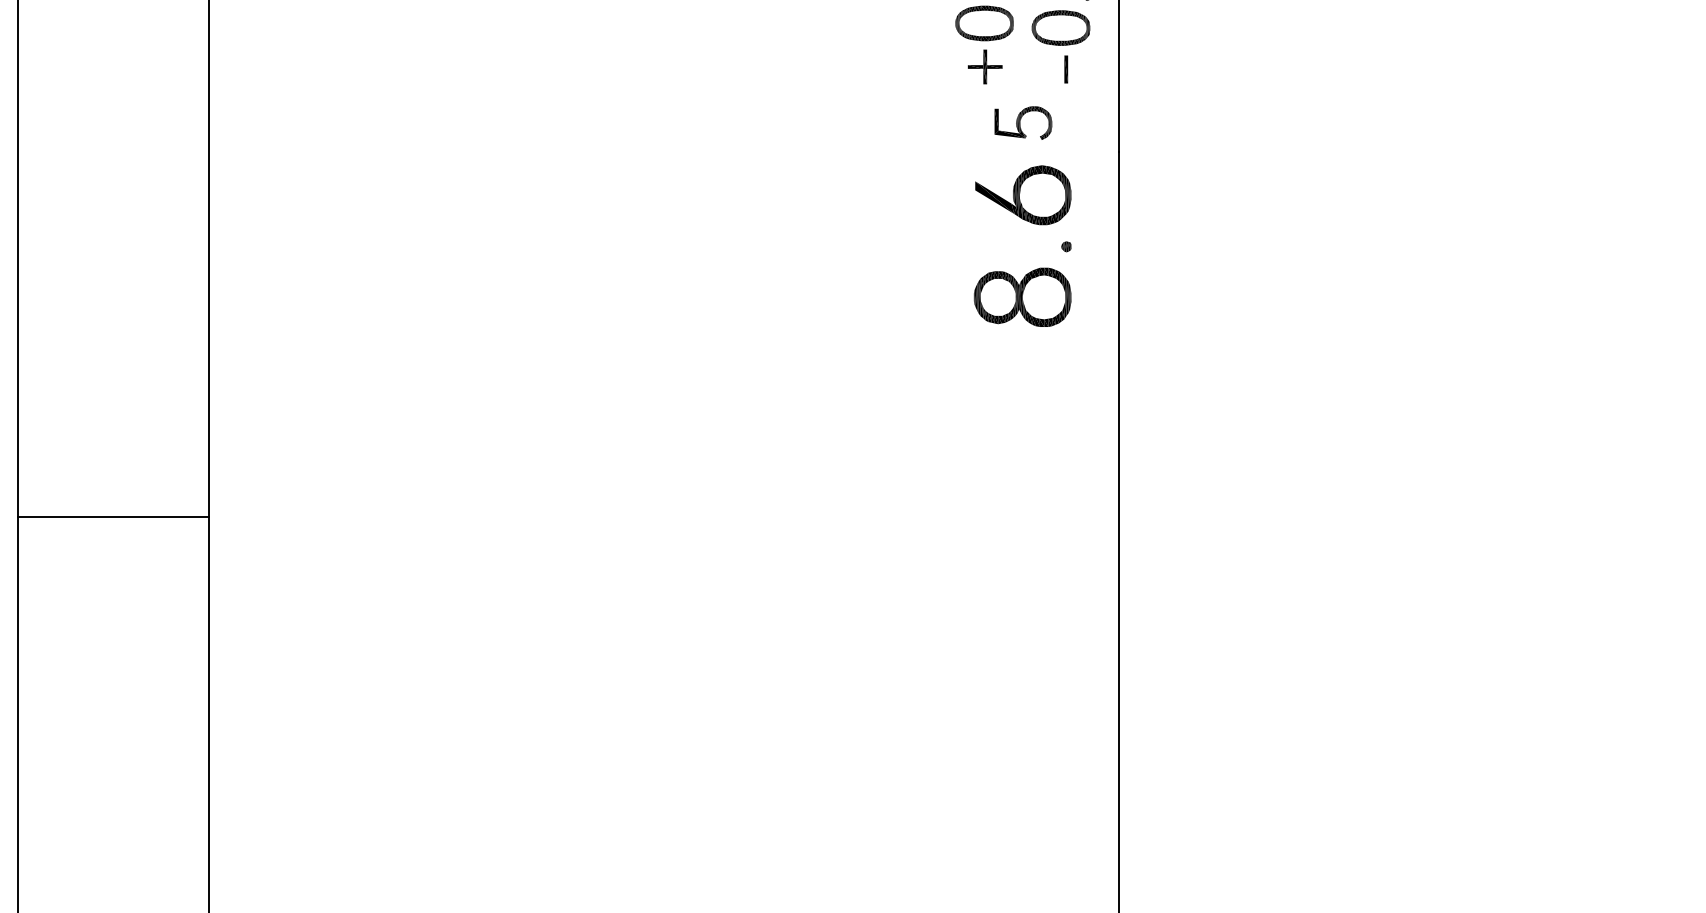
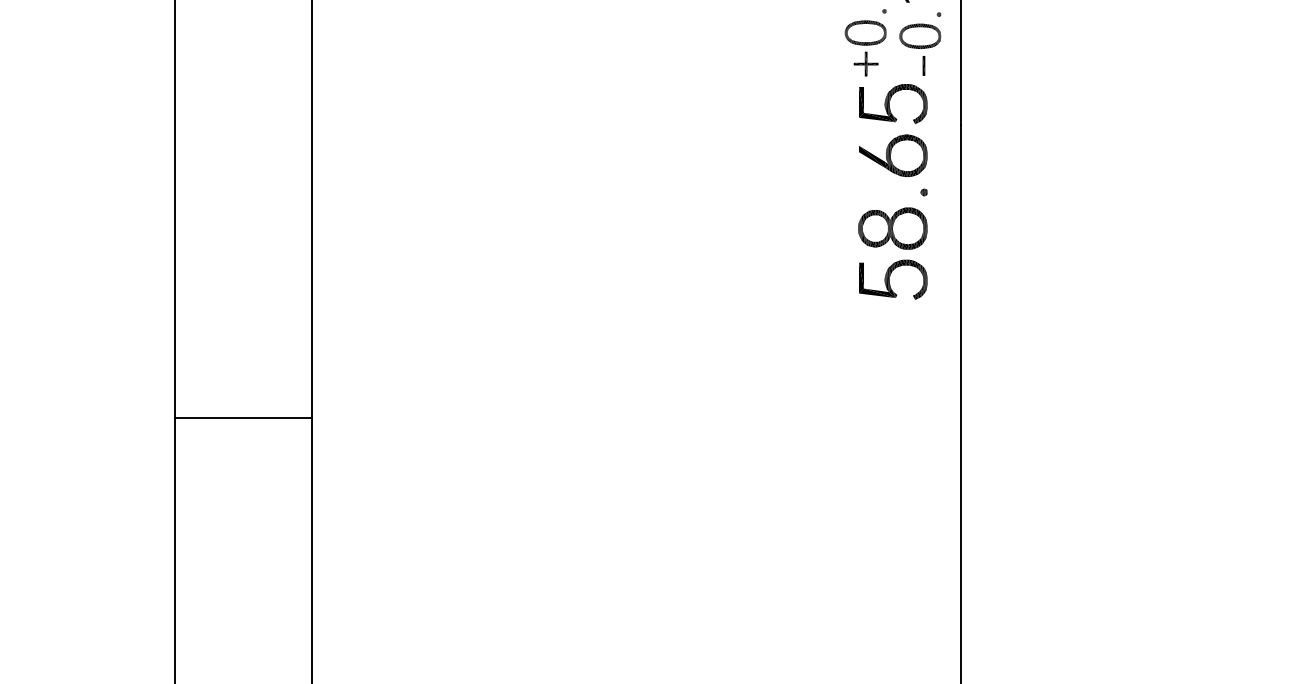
part: (1023, 123) -> (893, 104), size x1.67
part: (1023, 368) -> (893, 279), added
line: (113, 517) -> (243, 417), moved

